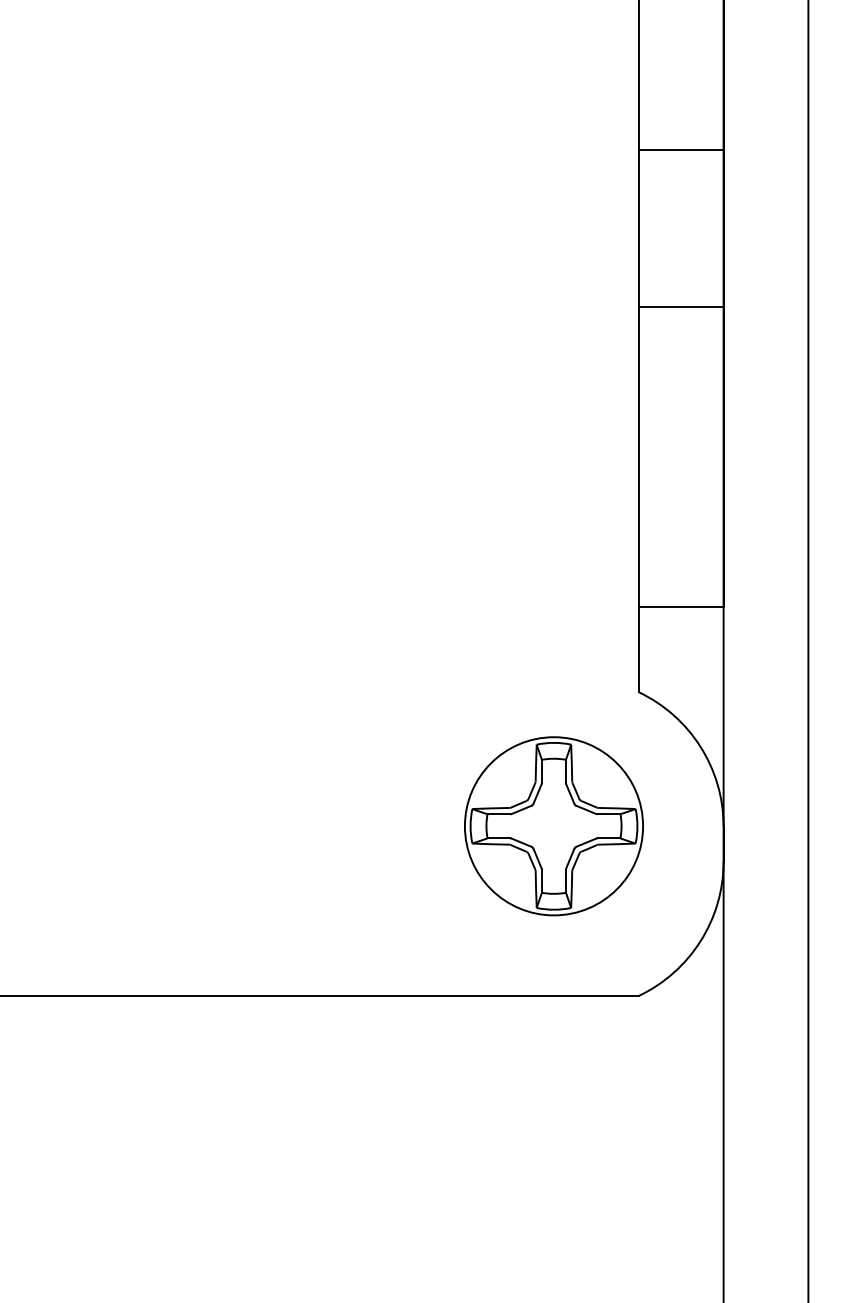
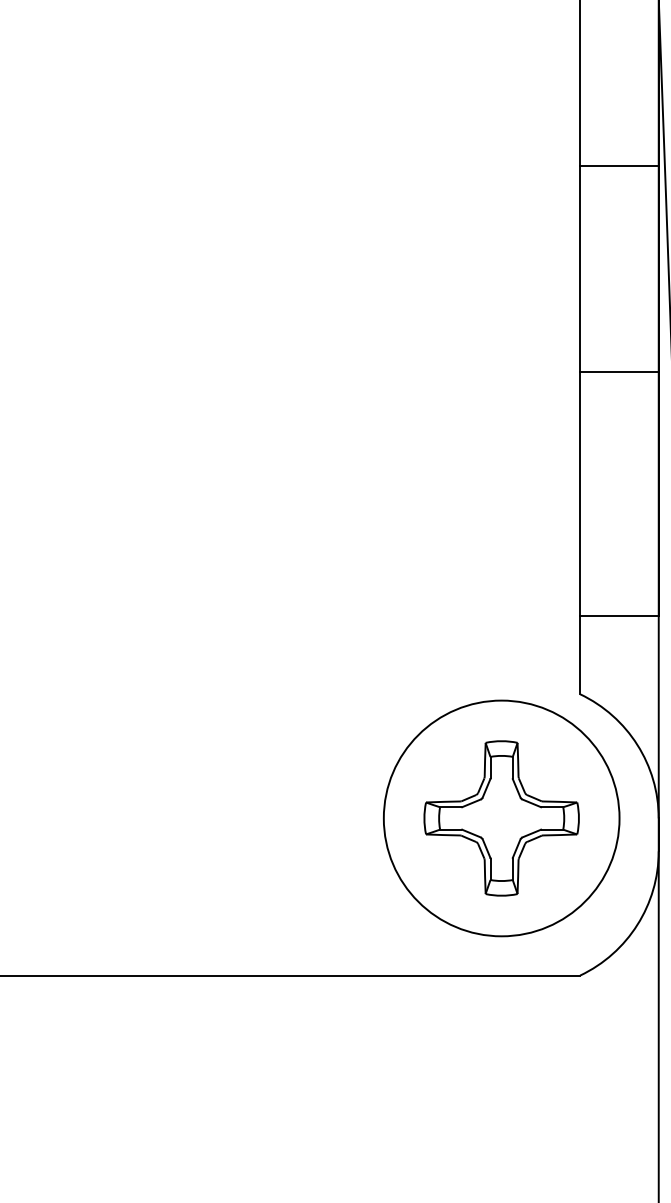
line: (680, 150) -> (618, 165), moved
line: (680, 306) -> (618, 371), moved
circle: (553, 826) -> (501, 818), size x1.43

